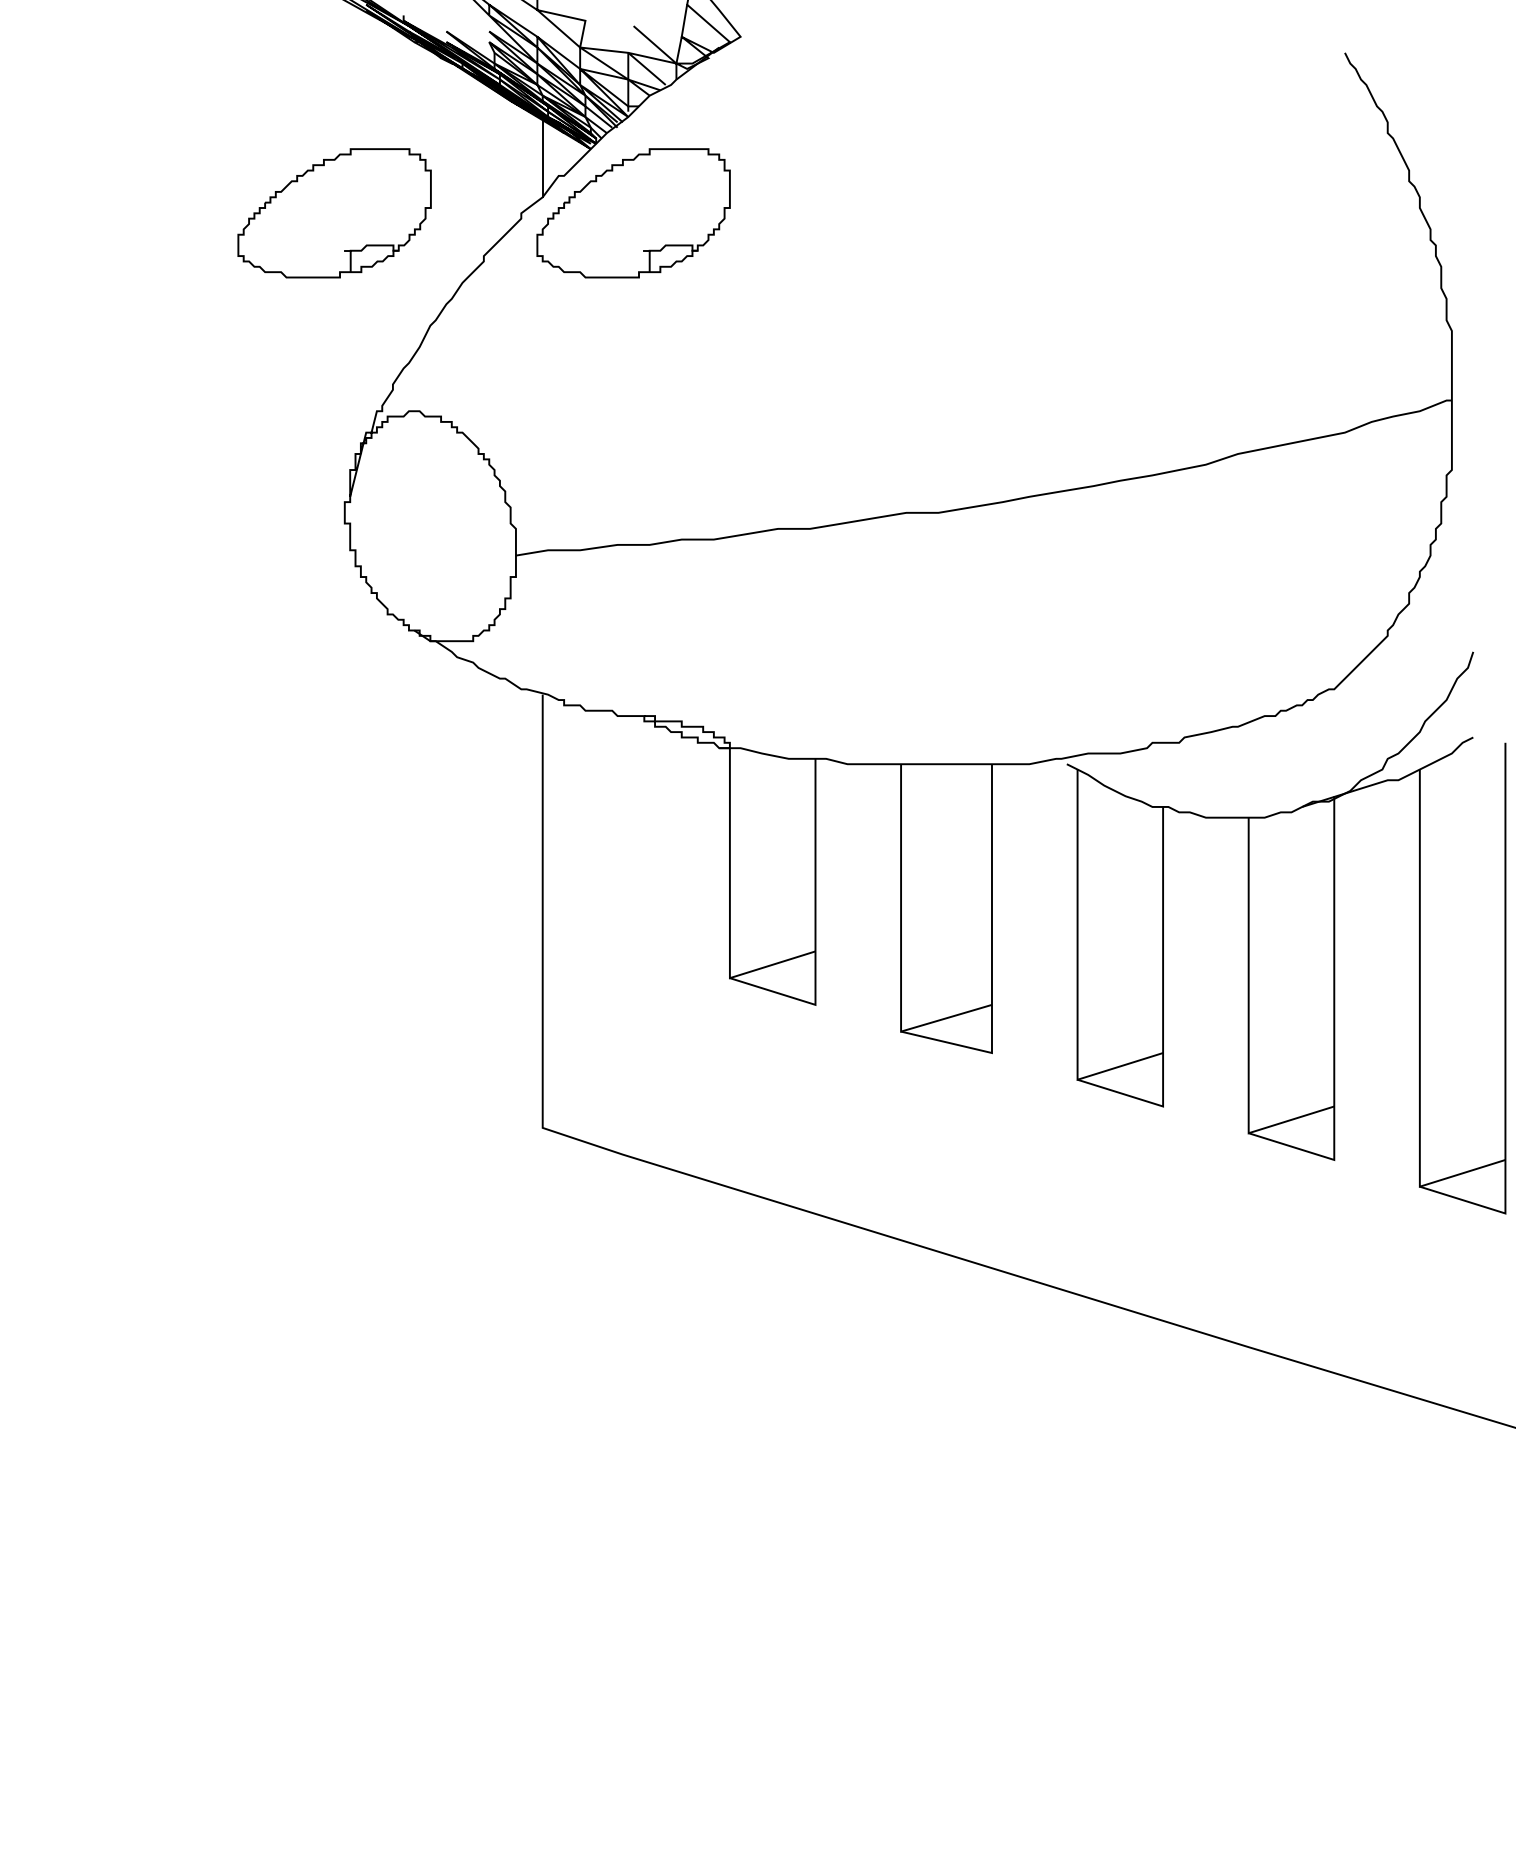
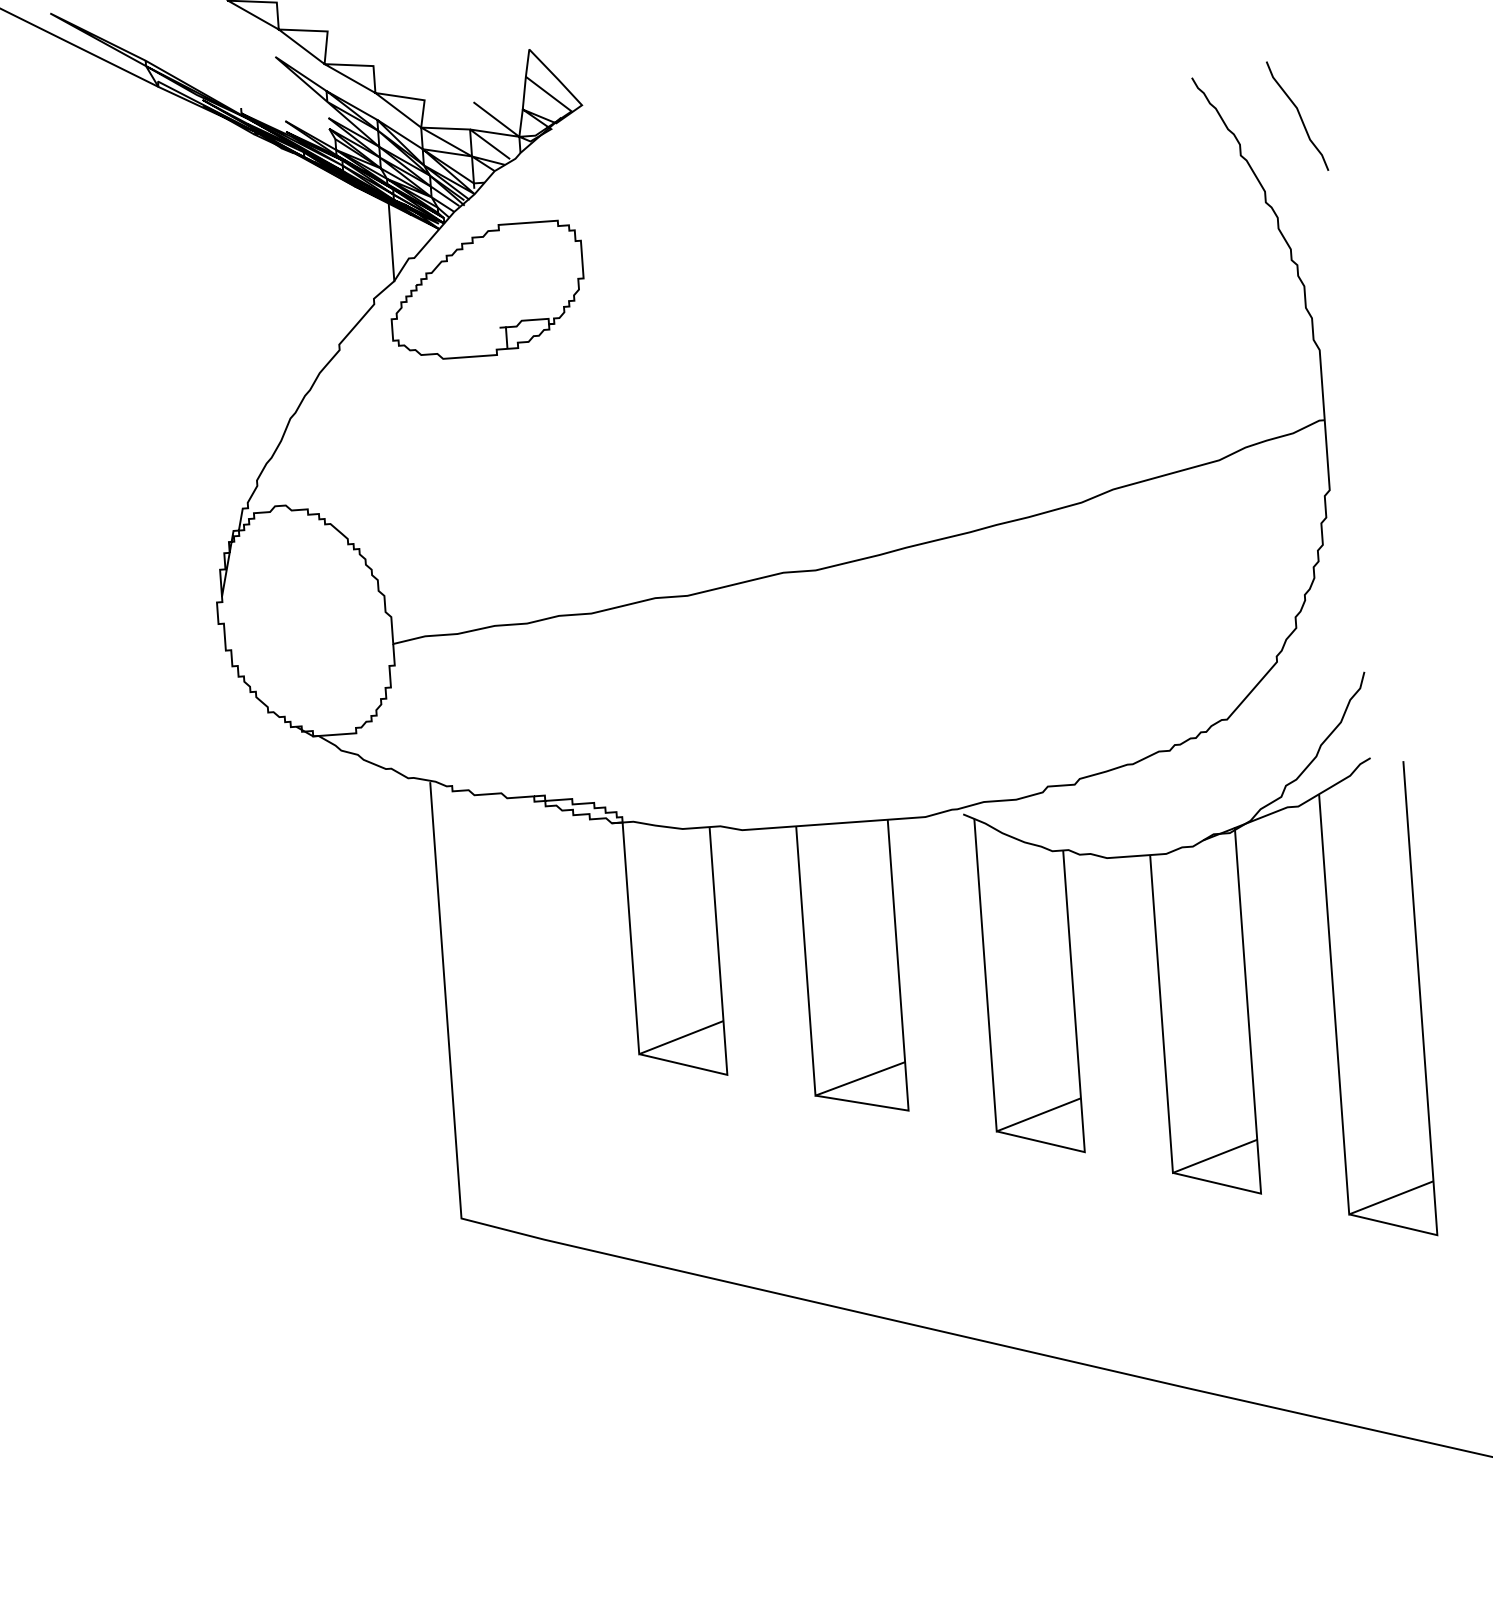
curve: (1448, 98) -> (1299, 116), added
part: (334, 213) -> (185, 312), removed

